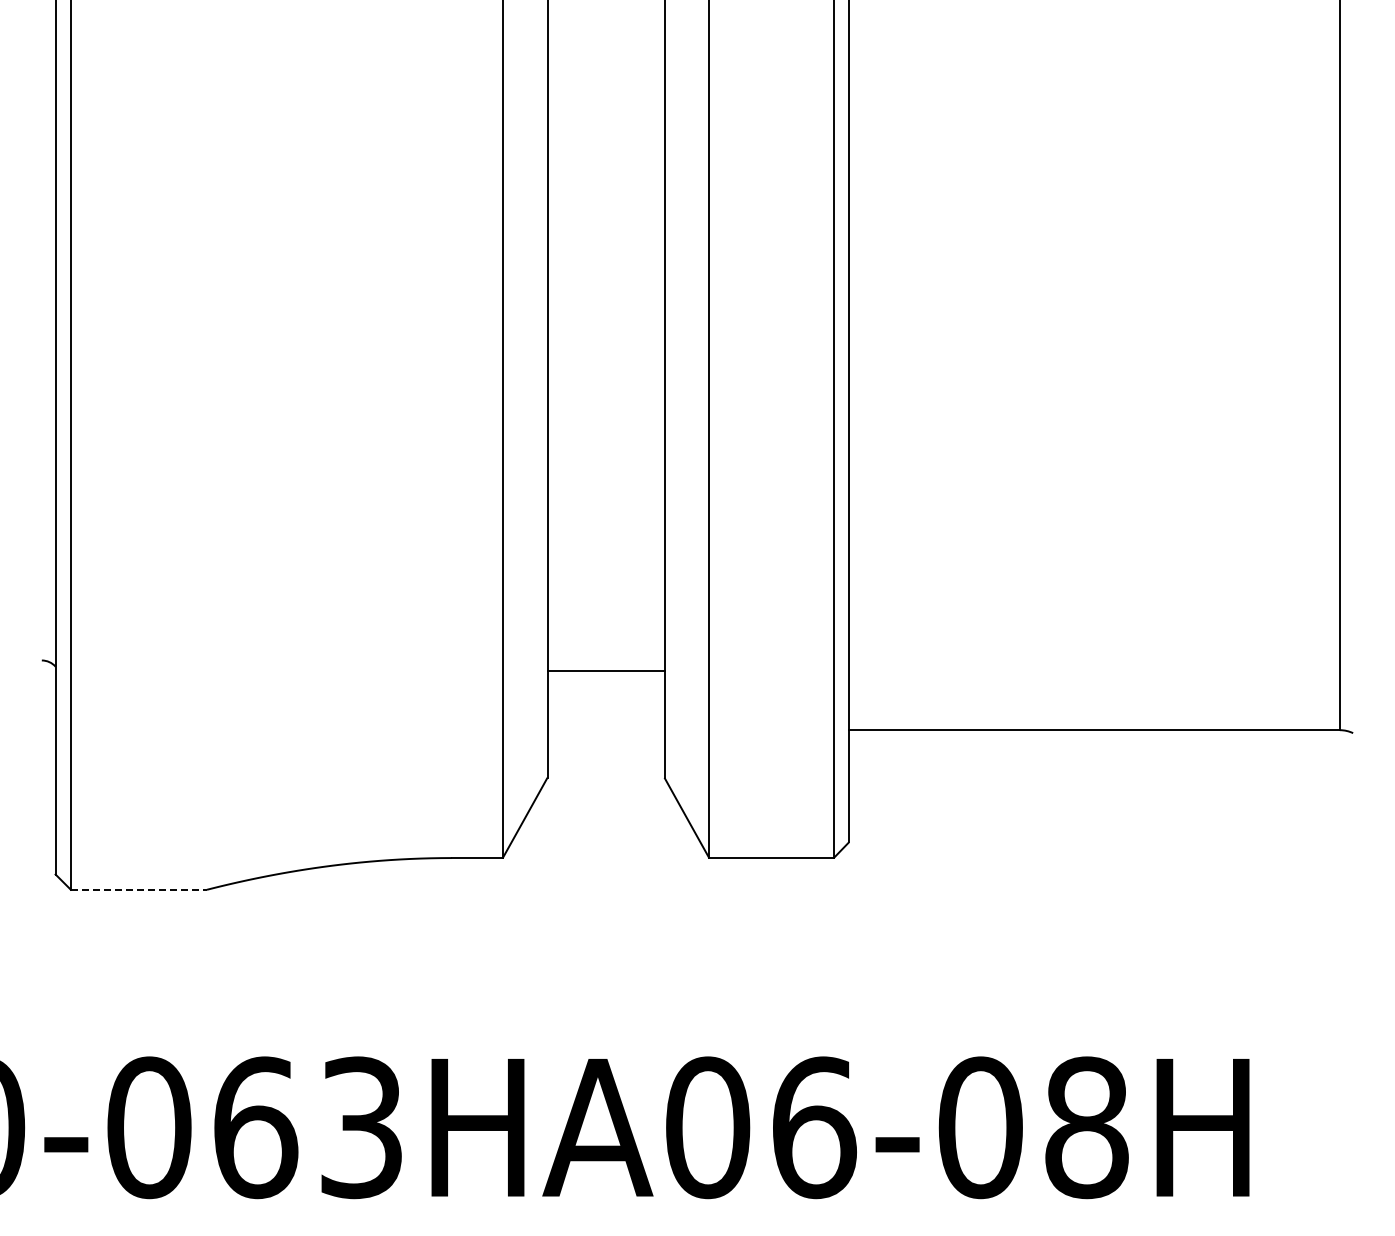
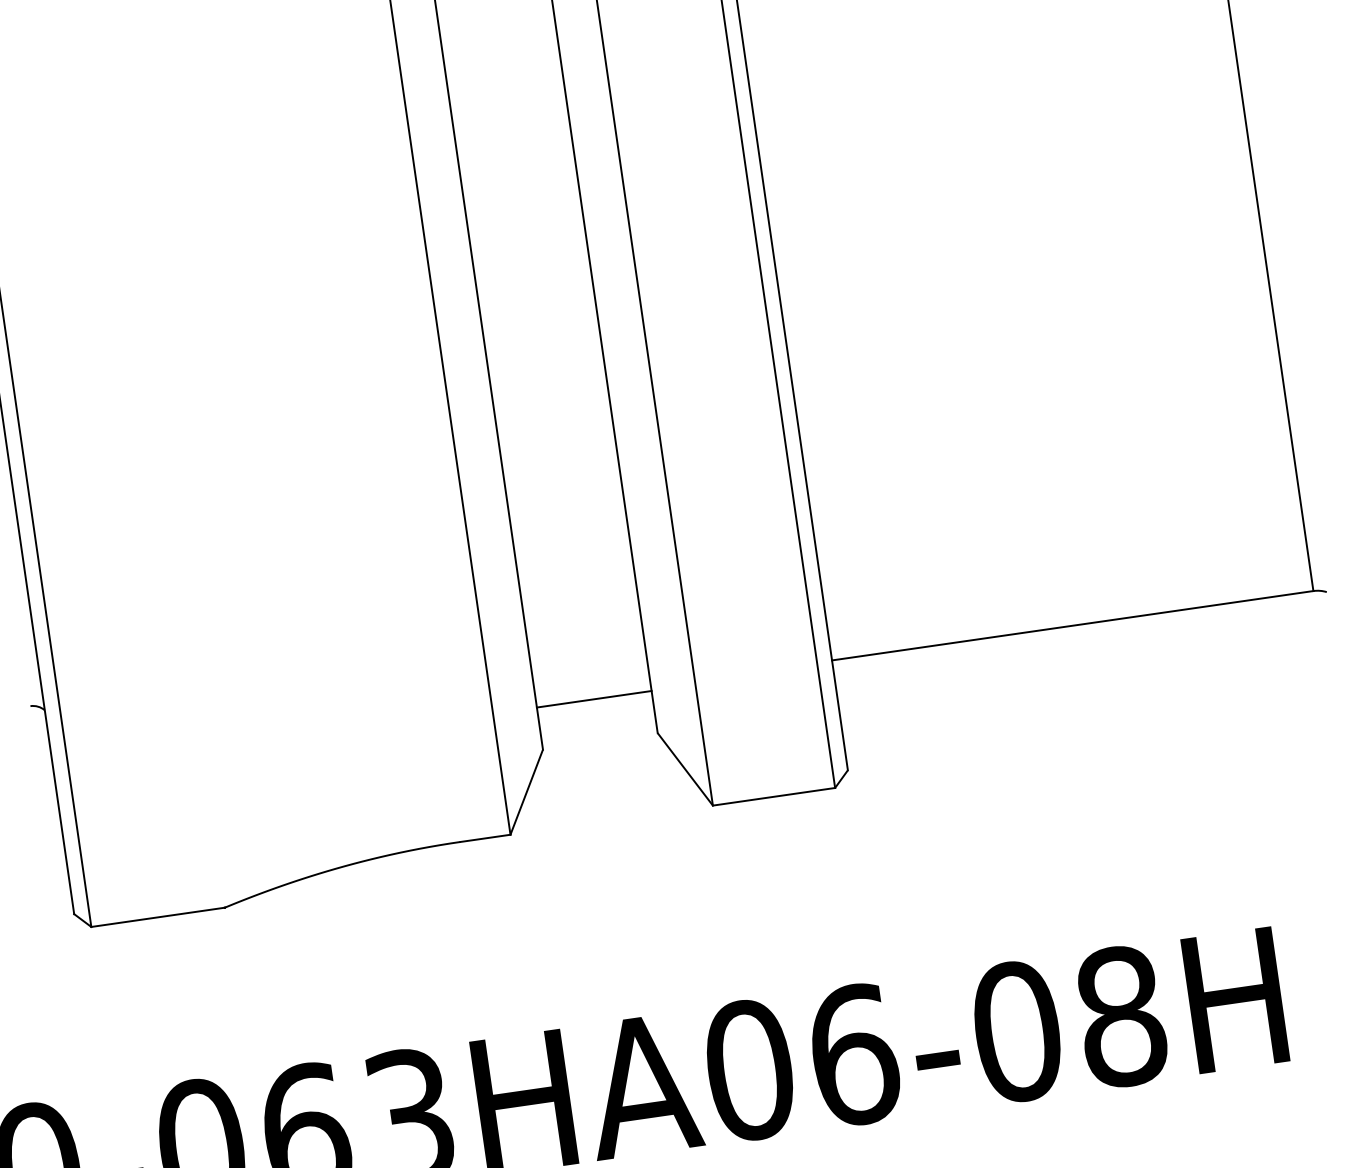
line: (605, 670) -> (593, 699), moved
line: (139, 889) -> (158, 916), dashed -> solid

